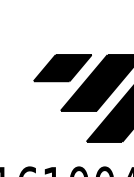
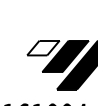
fill: (62, 67) -> (43, 47), removed

